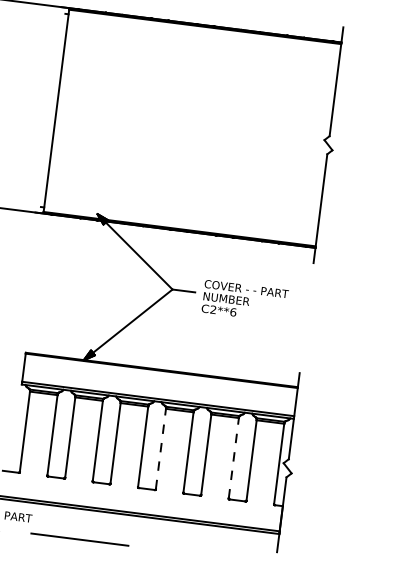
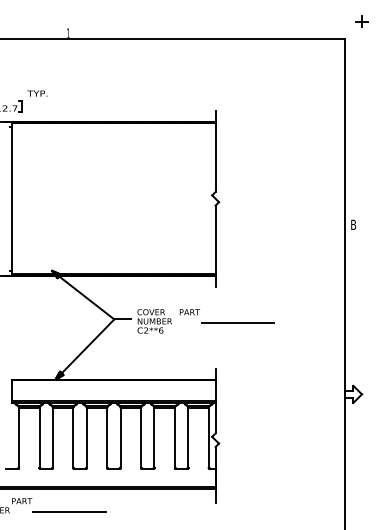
line: (336, 315) -> (237, 323), added
line: (160, 448) -> (120, 437), dashed -> solid
line: (234, 457) -> (175, 437), dashed -> solid

